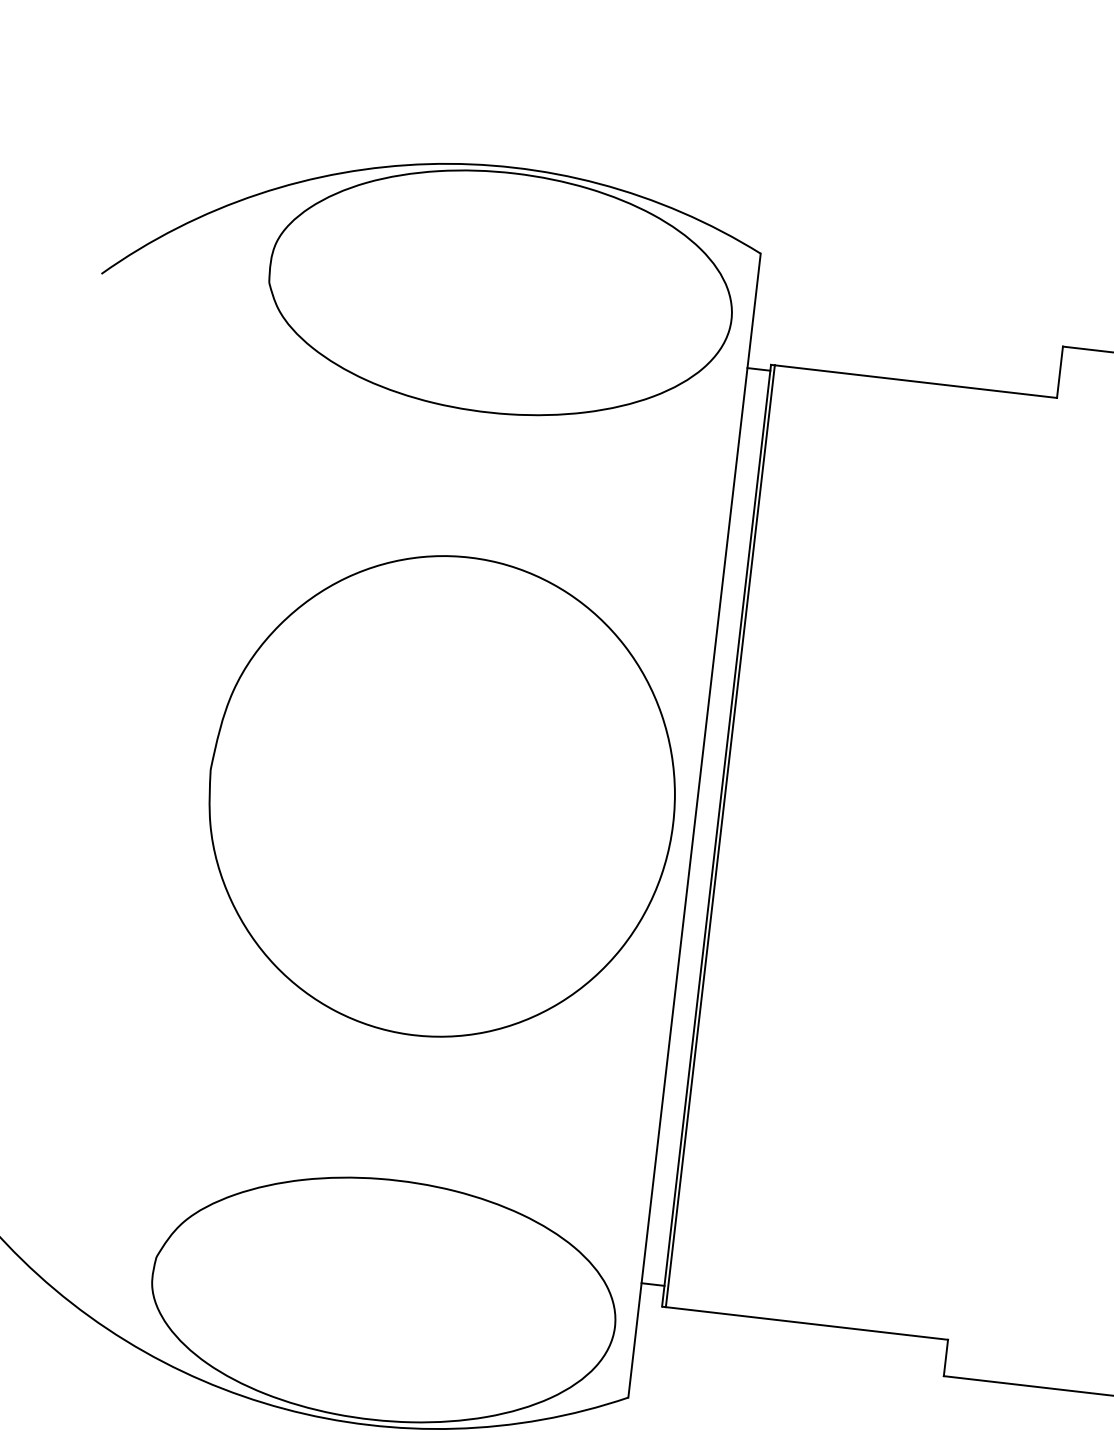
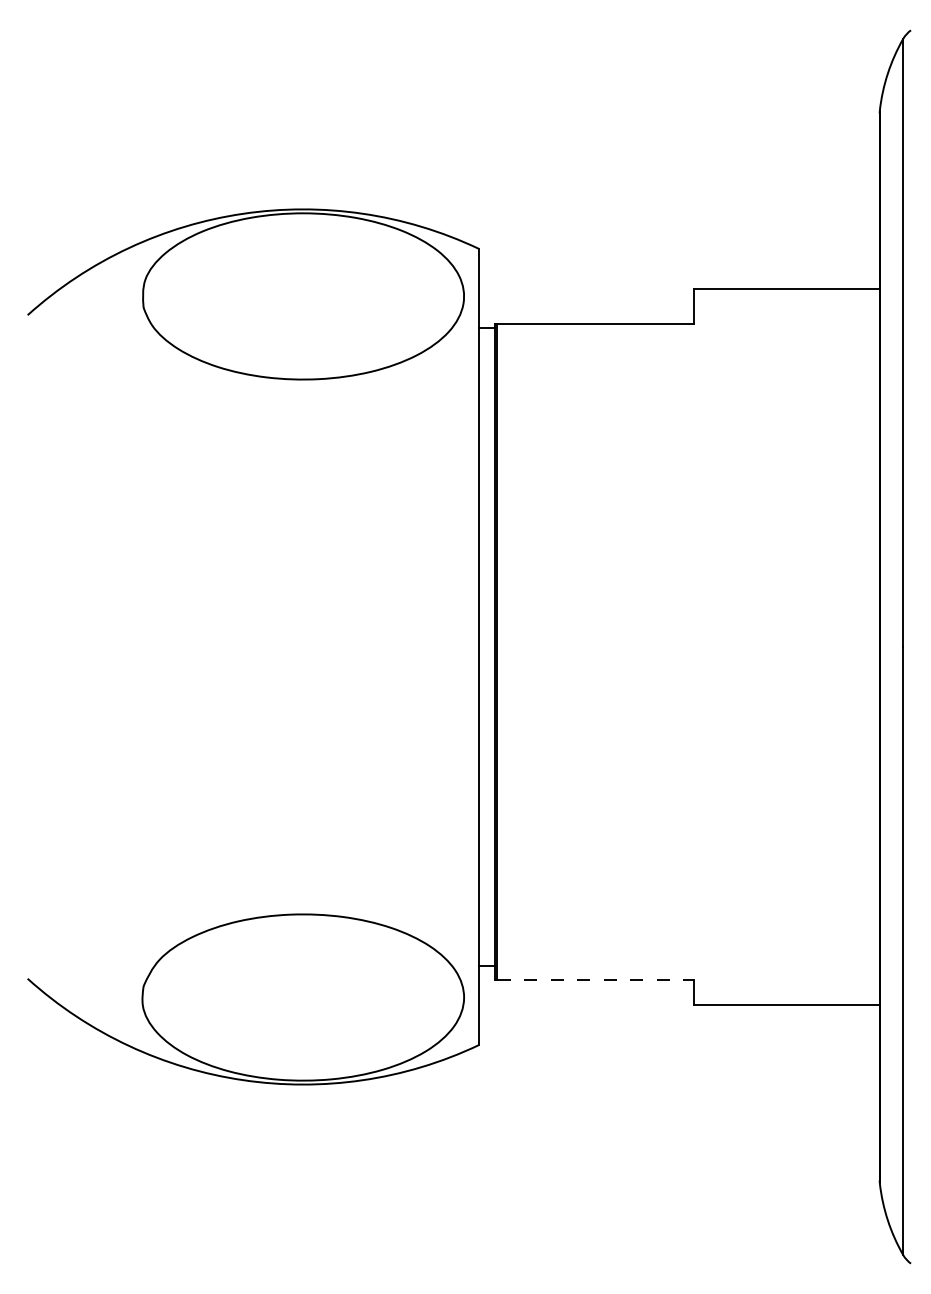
part: (441, 795) -> (302, 646), removed
line: (808, 1324) -> (596, 980), solid -> dashed

